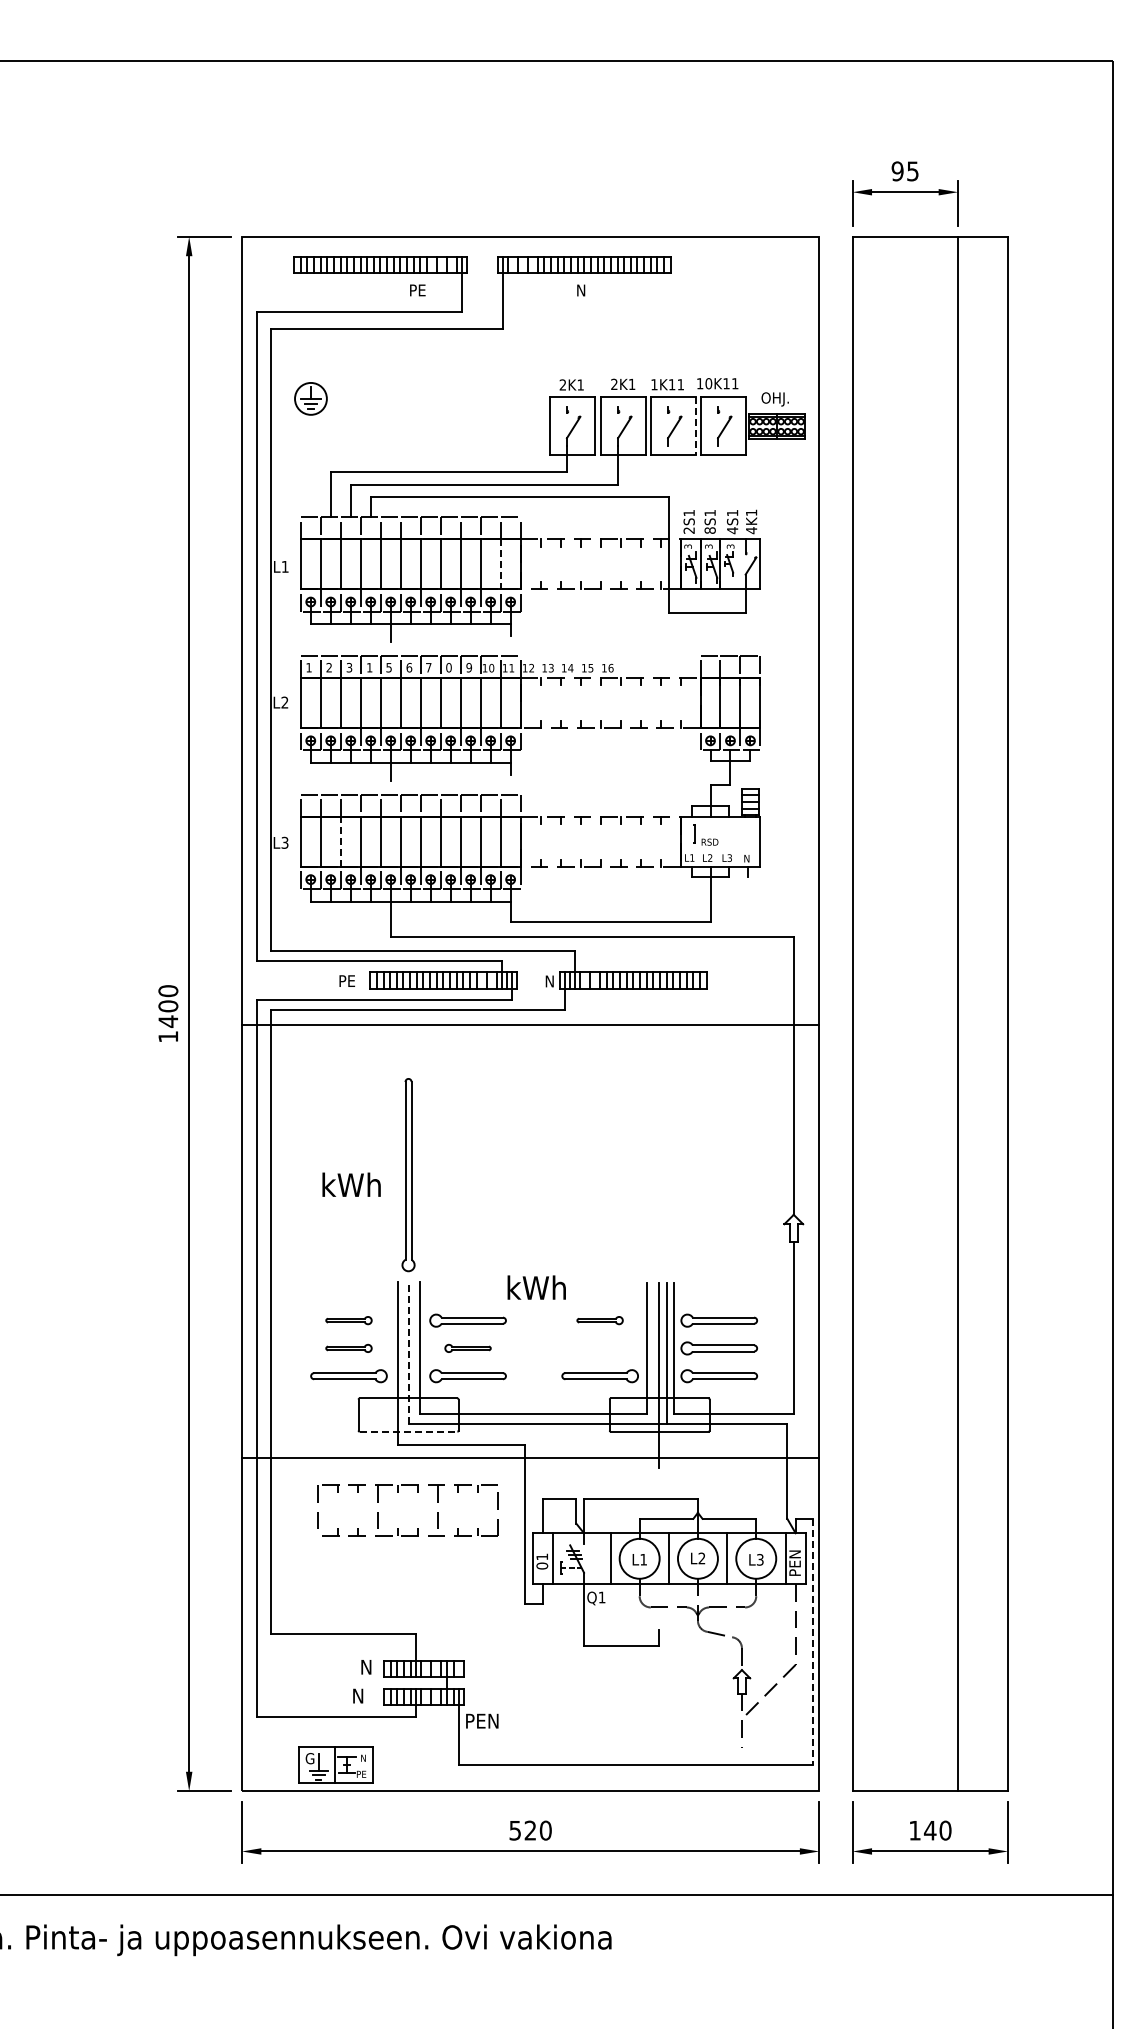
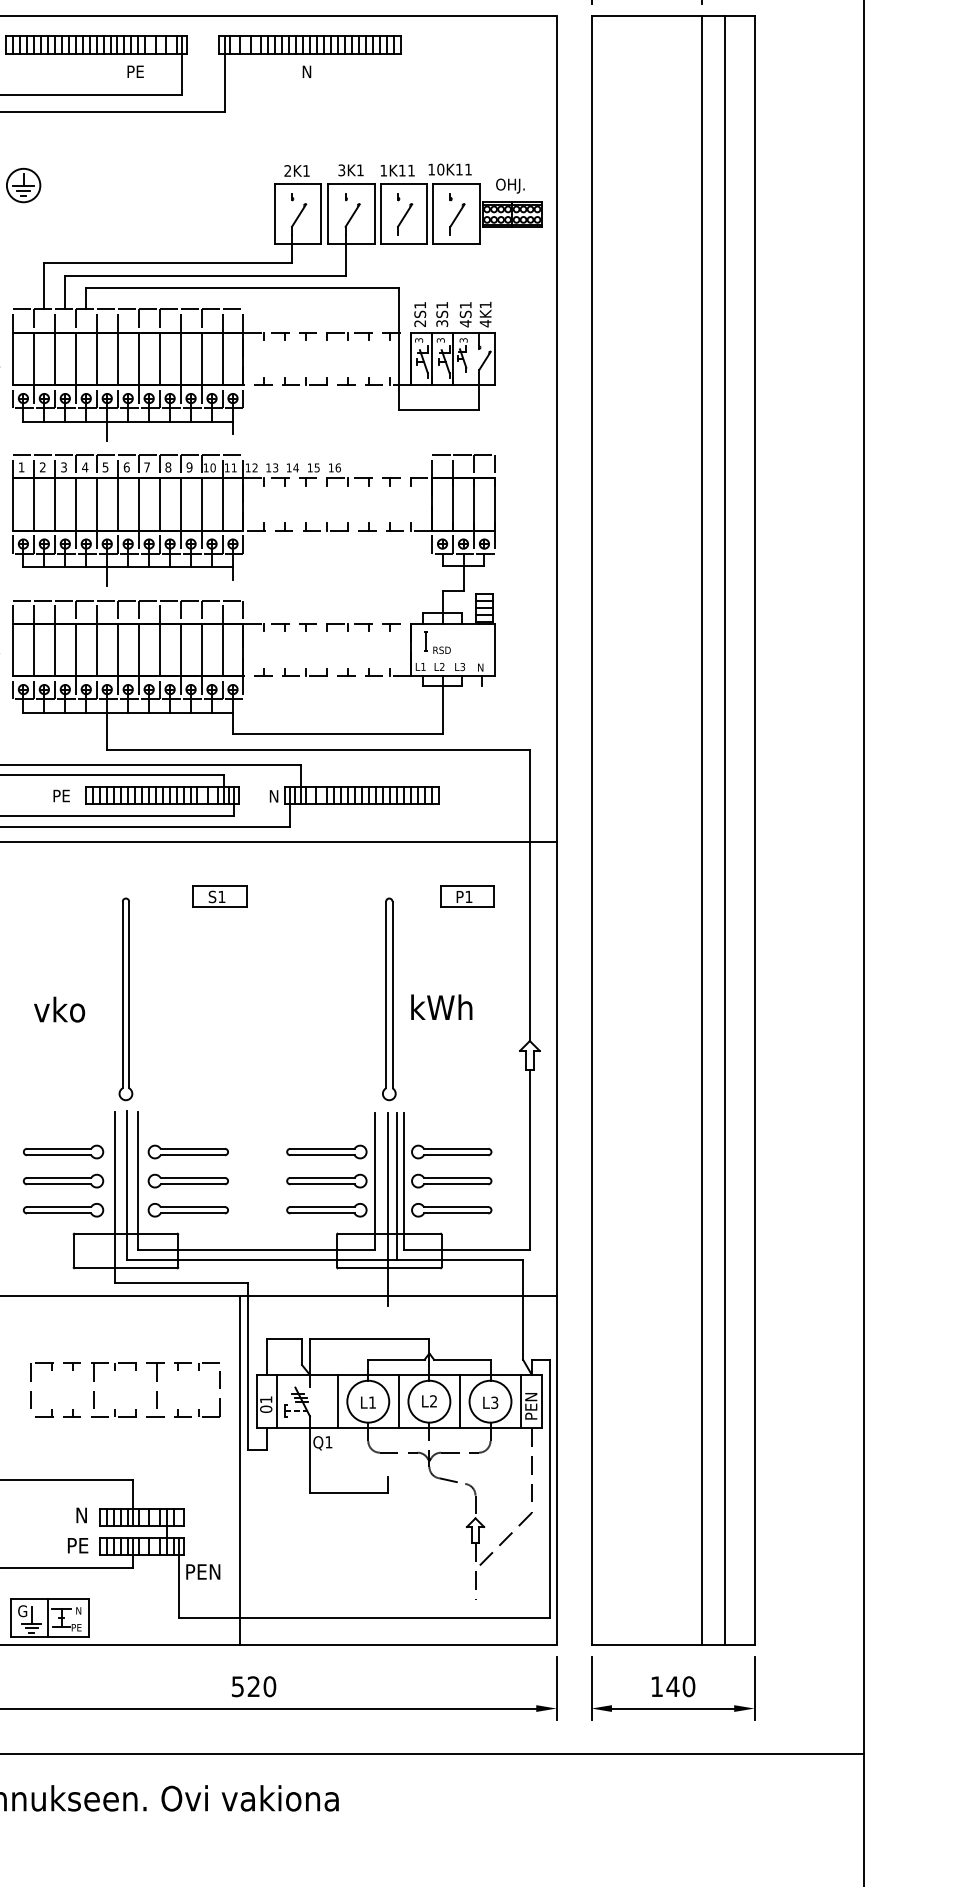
text: (614, 384) -> (341, 170), 2K1 -> 3K1
line: (695, 425) -> (426, 213), dashed -> solid
text: (709, 530) -> (441, 323), 8S1 -> 3S1
line: (500, 564) -> (222, 359), dashed -> solid
text: (369, 667) -> (85, 467), 1 -> 4
text: (448, 667) -> (167, 467), 0 -> 8
line: (340, 841) -> (54, 649), dashed -> solid
line: (980, 1013) -> (725, 829), added
part: (498, 1076) -> (220, 896), added
part: (734, 1076) -> (467, 896), added
part: (659, 1175) -> (389, 999), added
text: (350, 1184) -> (65, 1009), kWh -> vko
text: (536, 1287) -> (441, 1007), moved
part: (348, 1320) -> (62, 1151), size x1.67
part: (599, 1320) -> (326, 1151), size x1.67
part: (348, 1348) -> (62, 1181), size x1.67
part: (467, 1348) -> (187, 1181), size x1.67
part: (599, 1348) -> (326, 1181), added
line: (409, 1352) -> (126, 1185), dashed -> solid
line: (408, 1431) -> (125, 1268), dashed -> solid
part: (398, 1492) -> (115, 1370), moved
line: (517, 1624) -> (240, 1470), added
line: (812, 1642) -> (549, 1489), dashed -> solid
text: (363, 1695) -> (78, 1545), N -> PE

